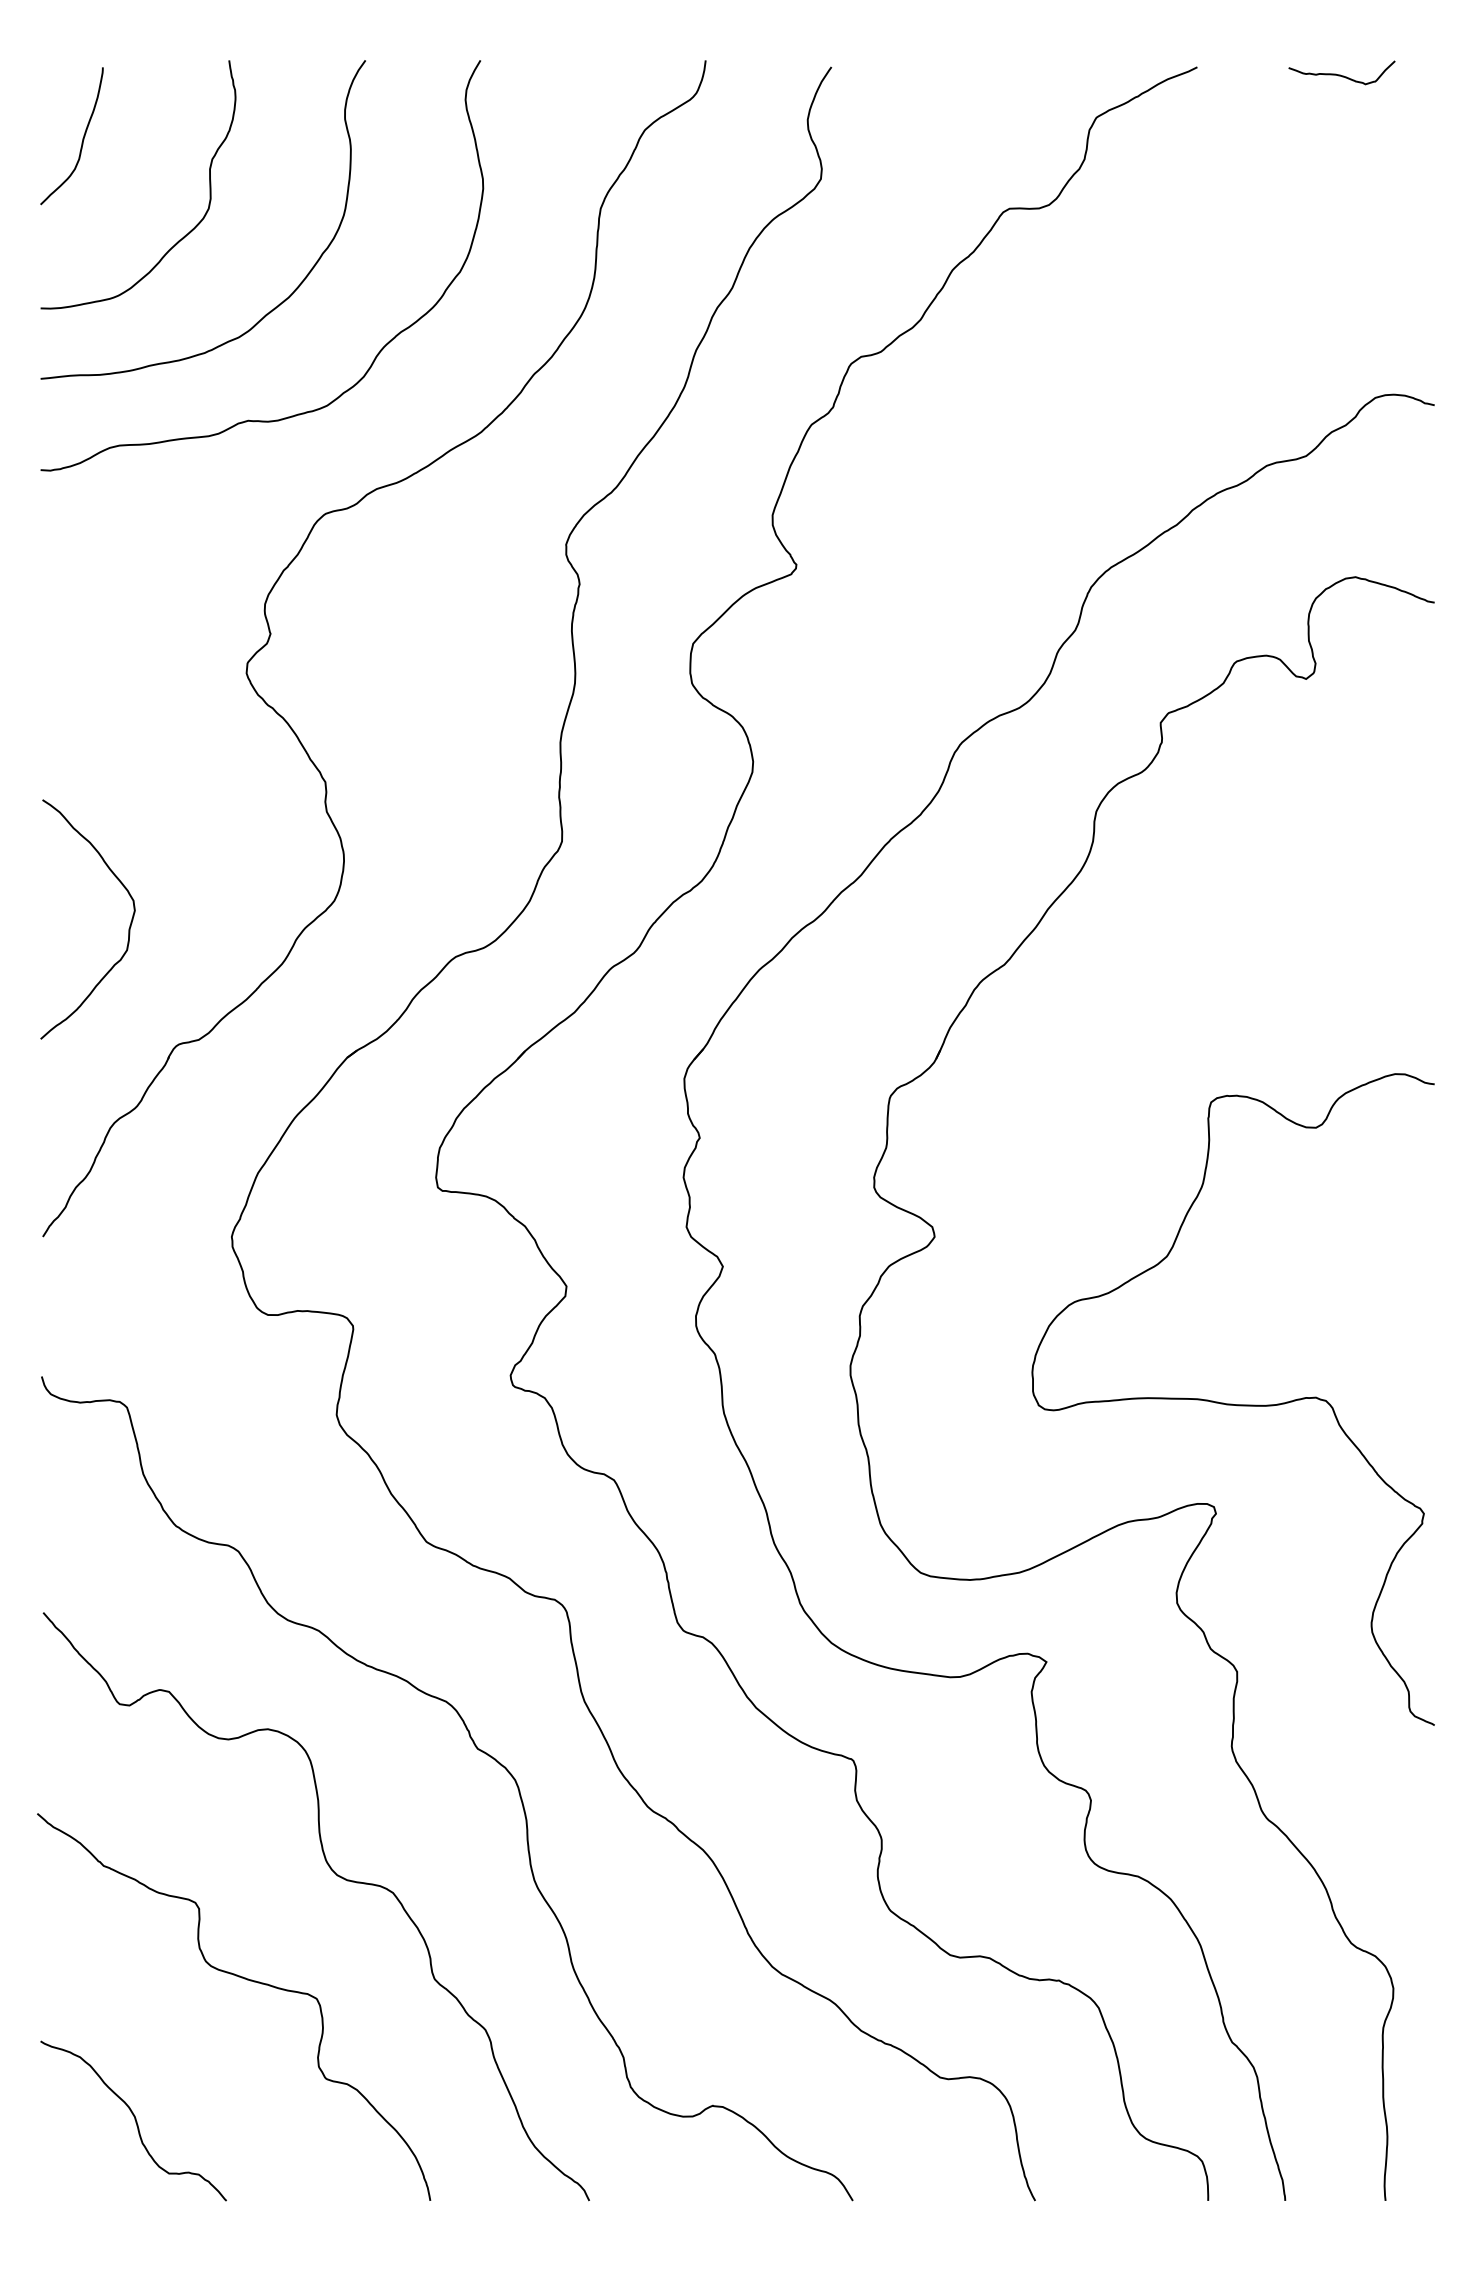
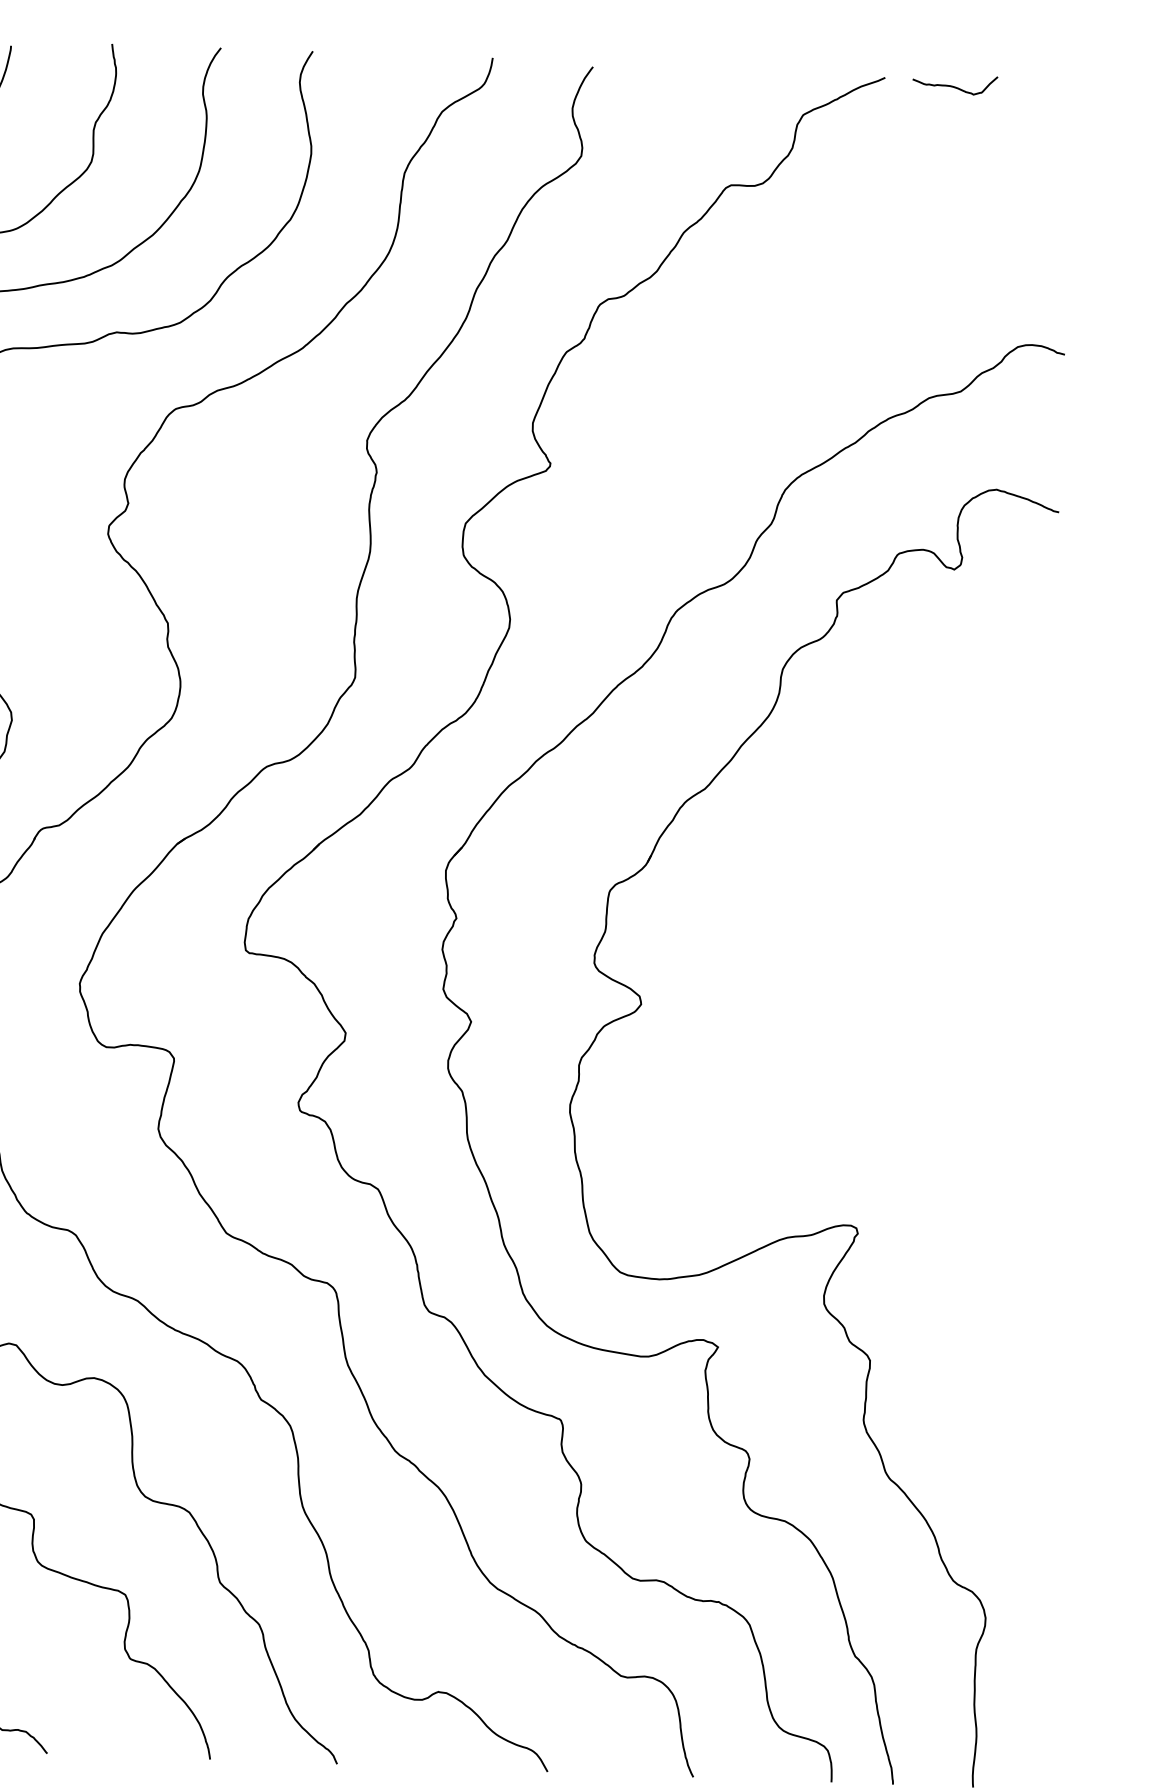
curve: (1340, 74) -> (953, 86), moved
curve: (1232, 1403) -> (874, 1146), removed

